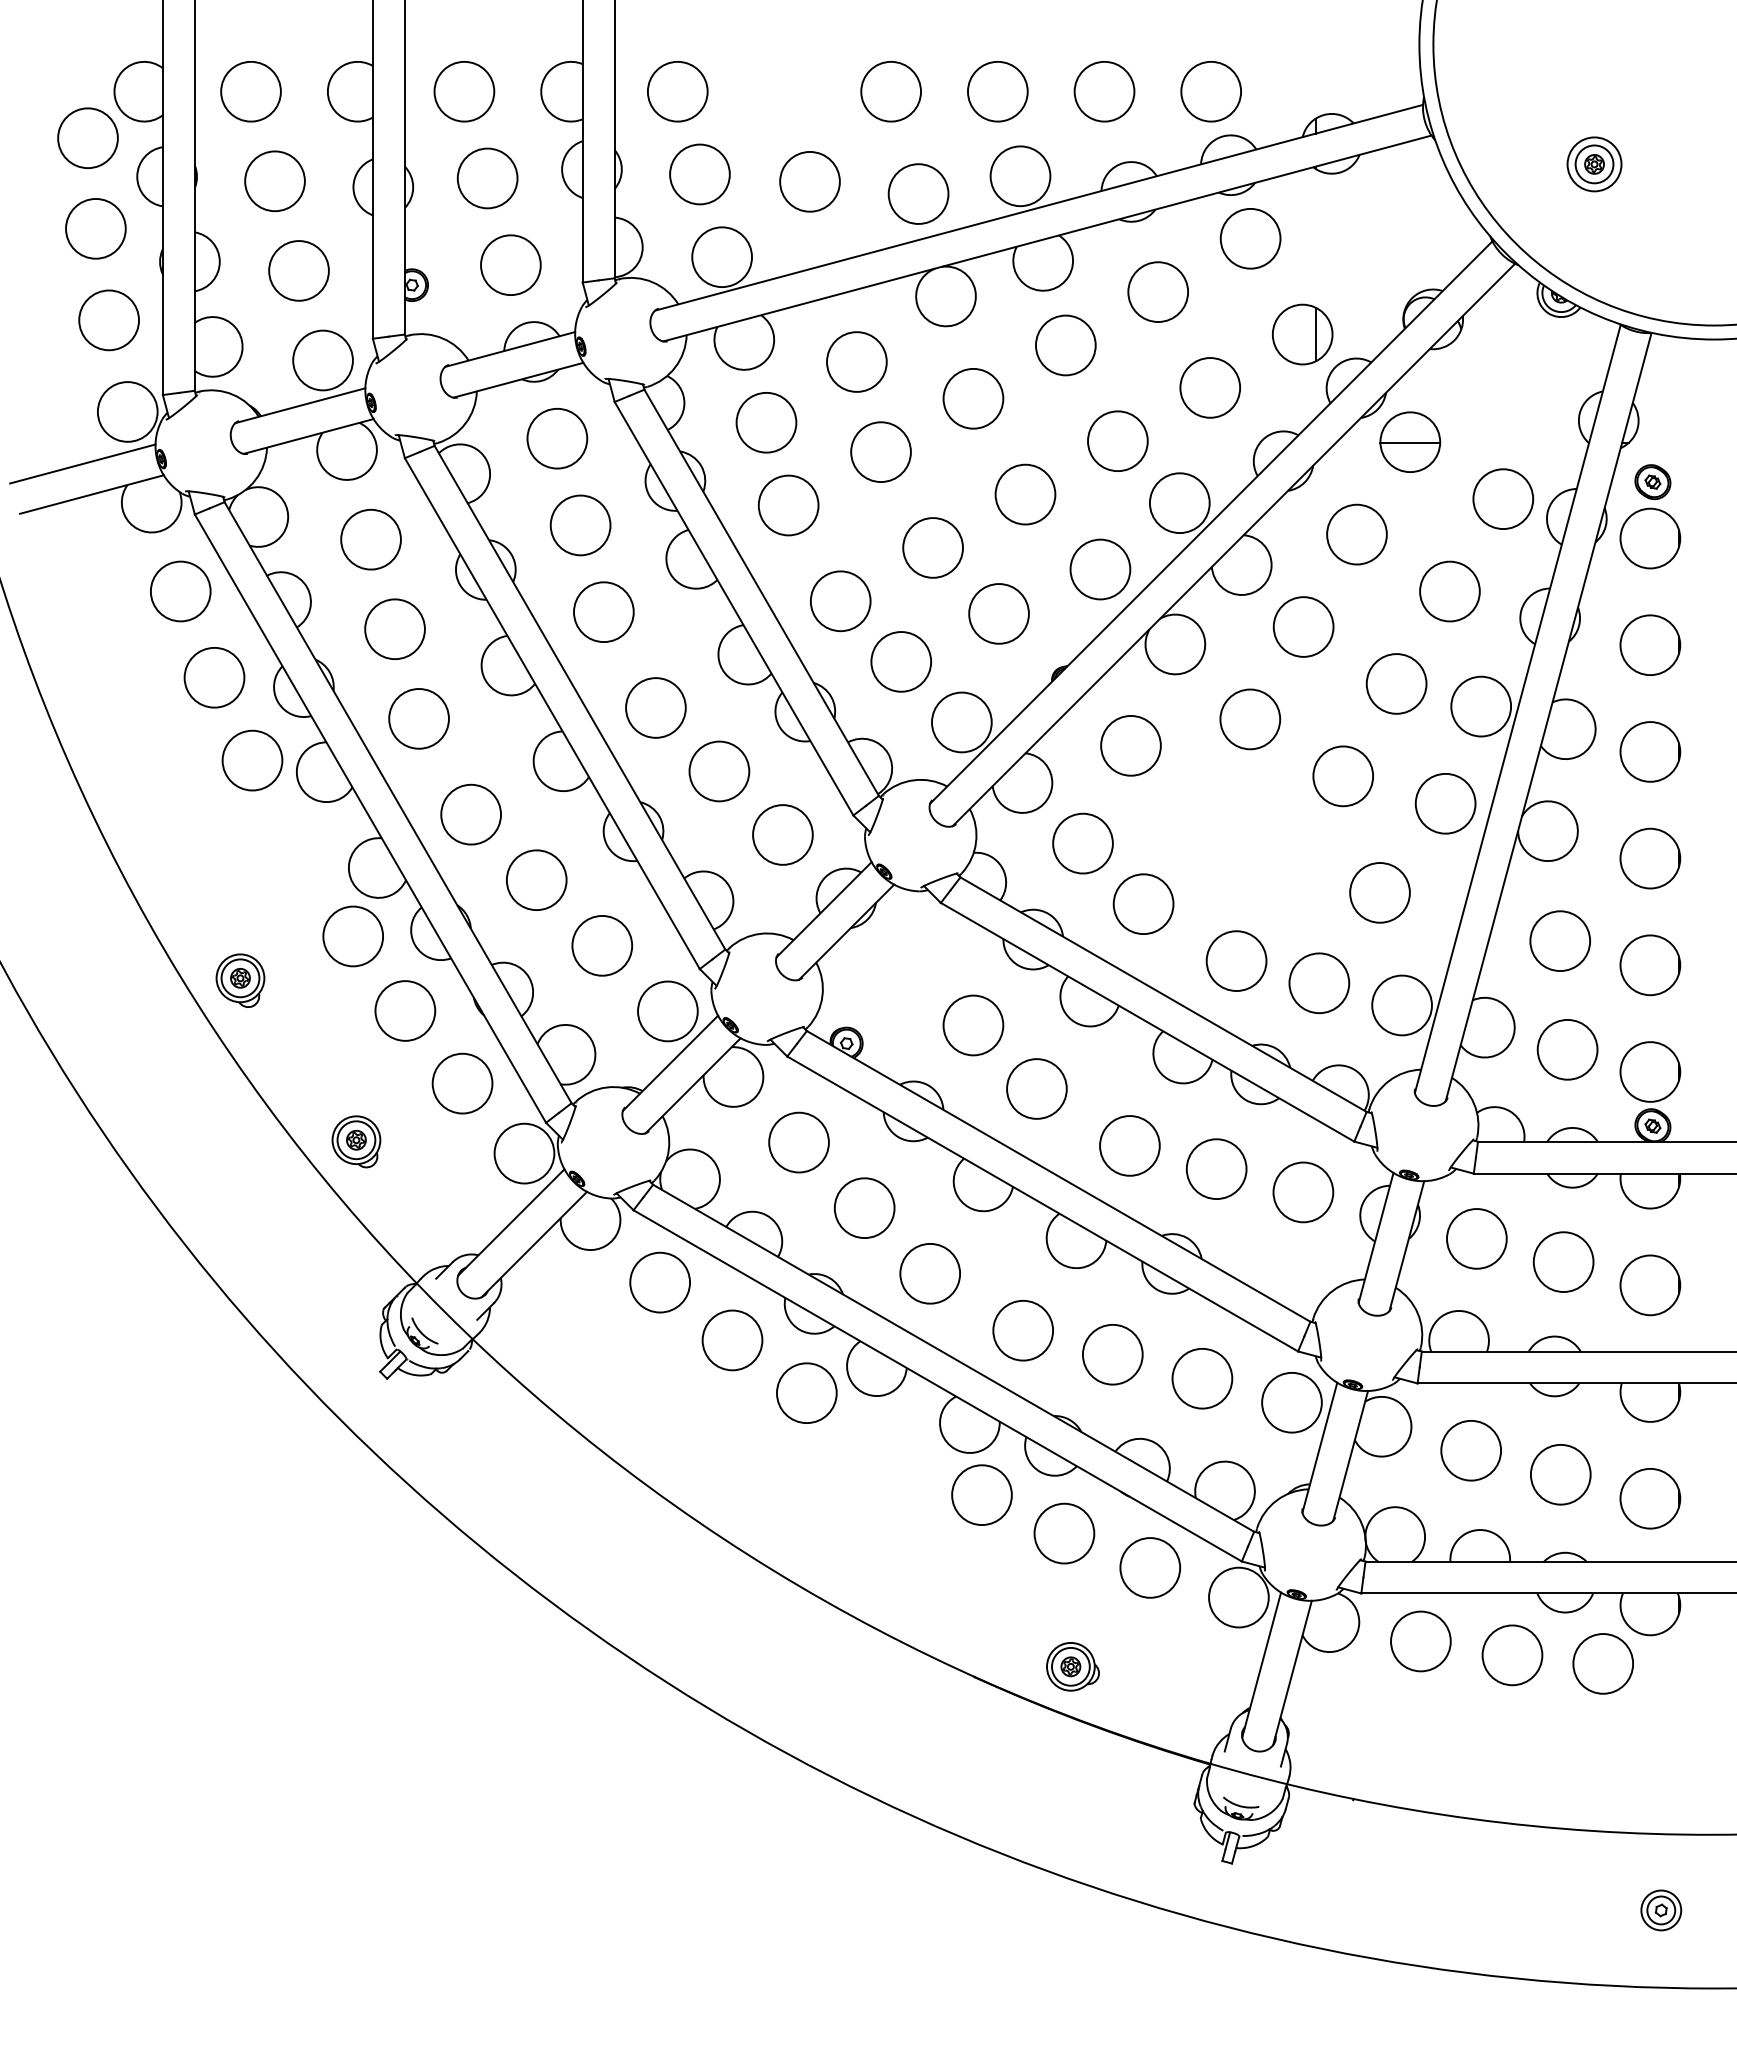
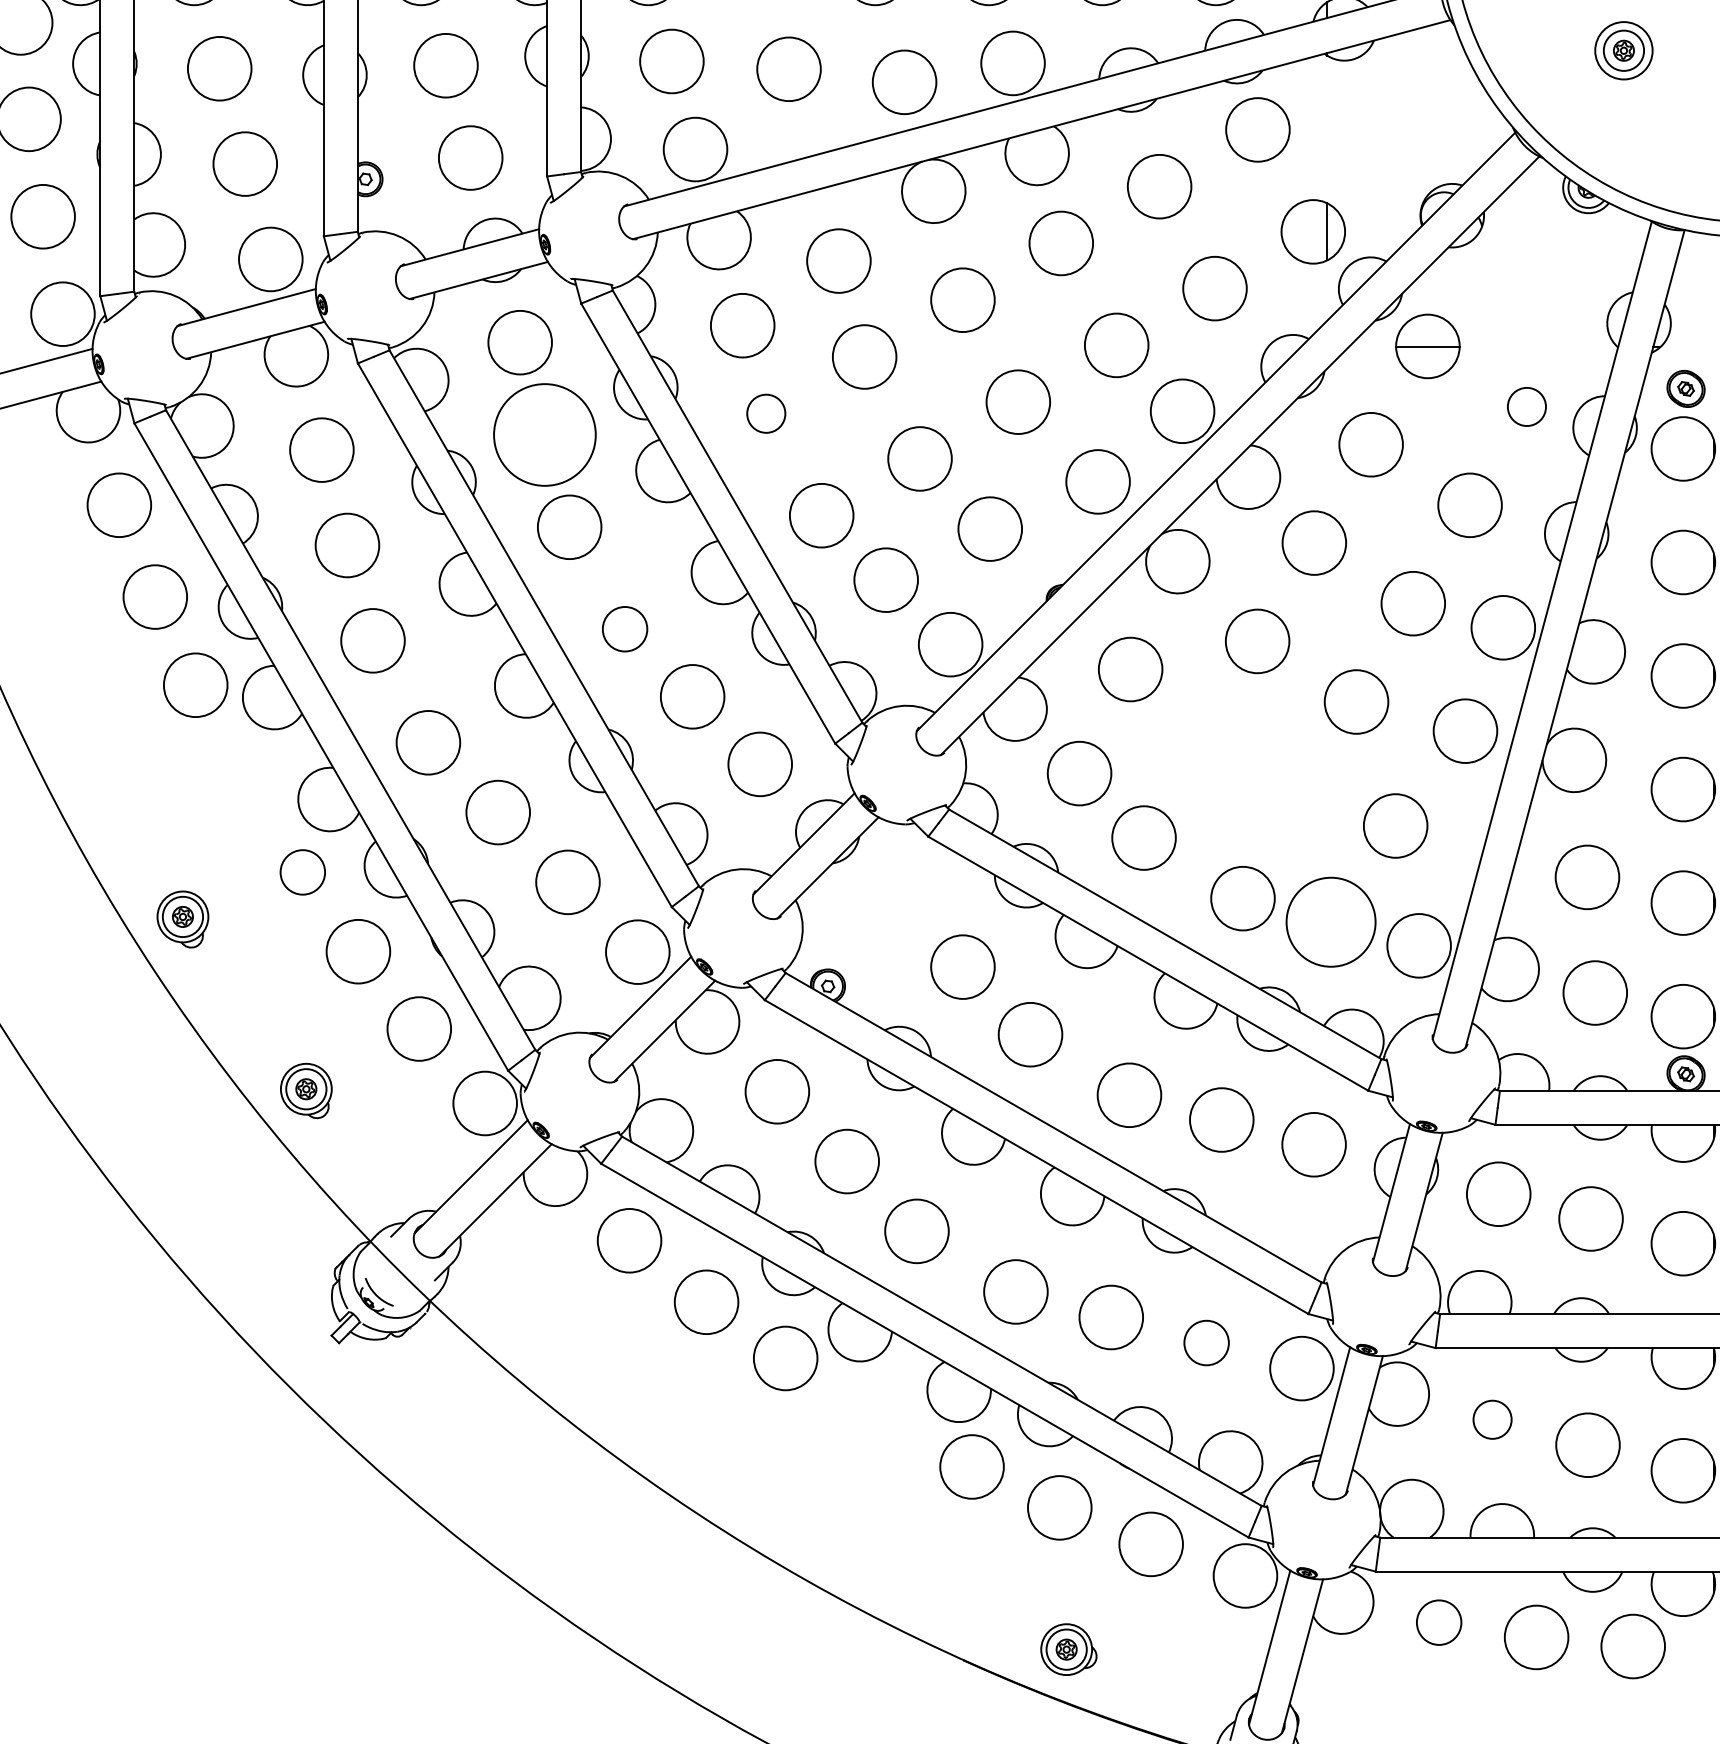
circle: (1503, 498) -> (1527, 406), size x0.6
circle: (788, 505) -> (766, 413), size x0.6
circle: (580, 525) -> (544, 435), size x1.6
circle: (655, 707) -> (624, 628), size x0.7
circle: (352, 936) -> (302, 872), size x0.7
circle: (1319, 983) -> (1331, 922), size x1.4
circle: (1202, 1378) -> (1206, 1342), size x0.7
circle: (1470, 1450) -> (1491, 1419), size x0.6
circle: (1420, 1641) -> (1438, 1622), size x0.7

